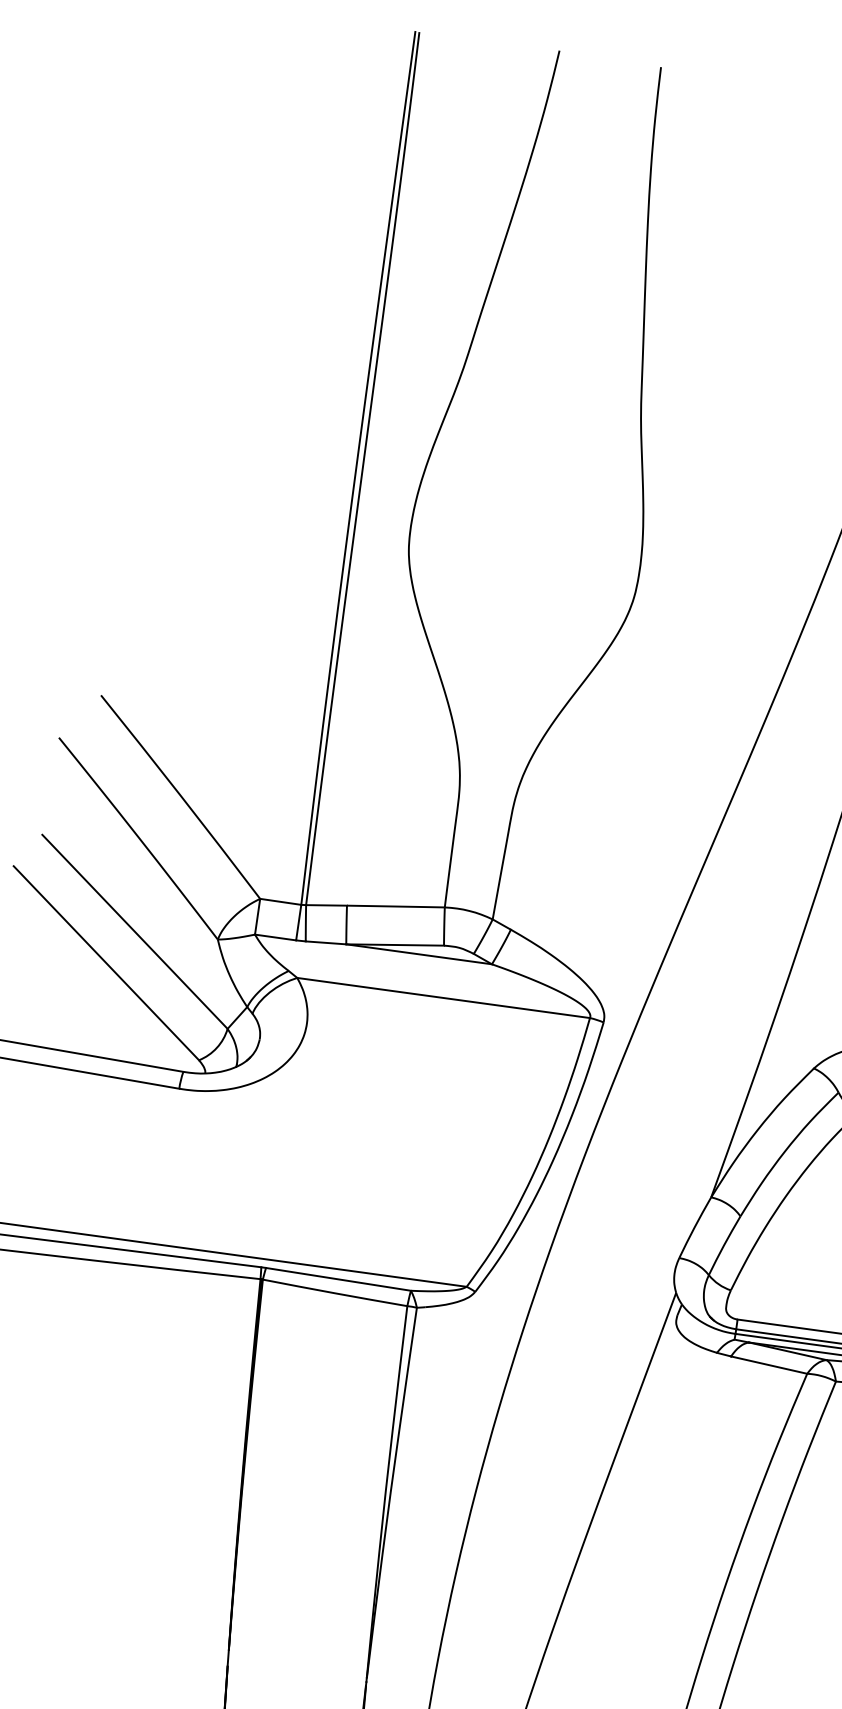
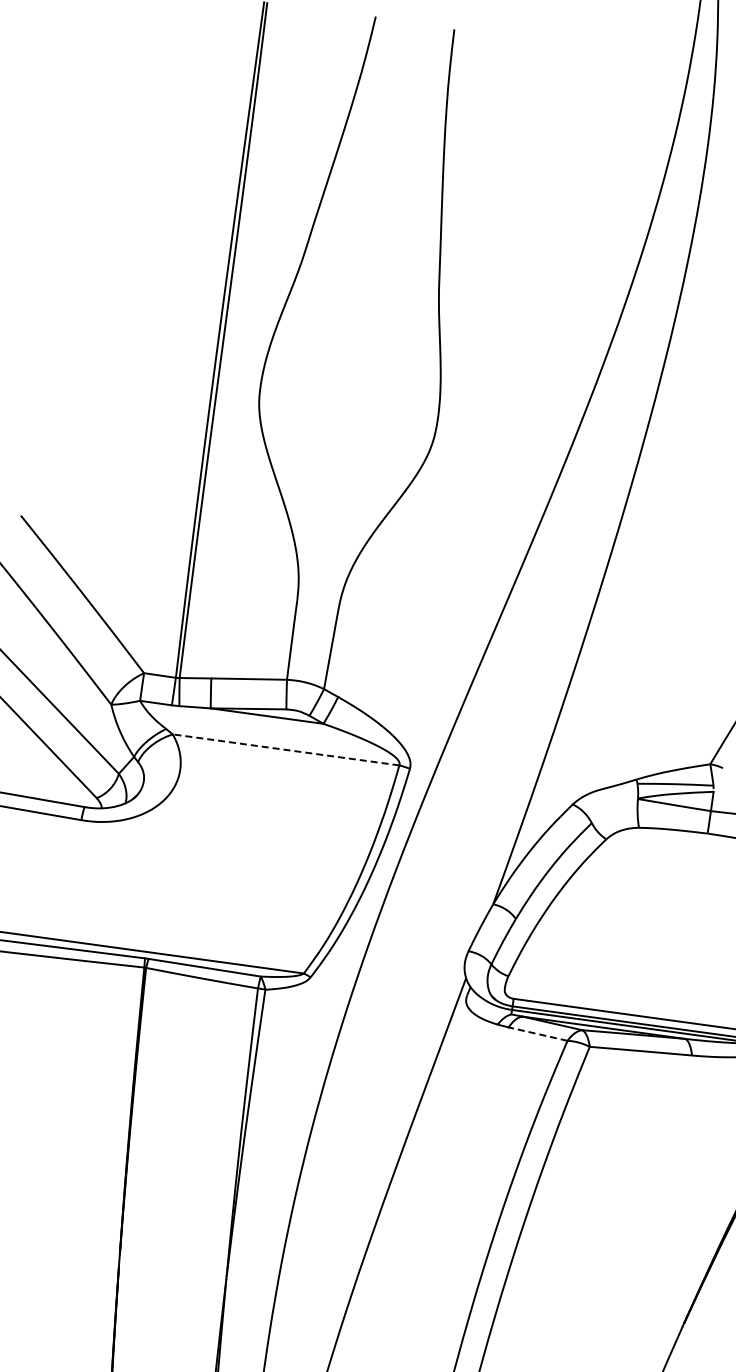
line: (442, 997) -> (285, 749), solid -> dashed
line: (768, 1365) -> (537, 1034), solid -> dashed

